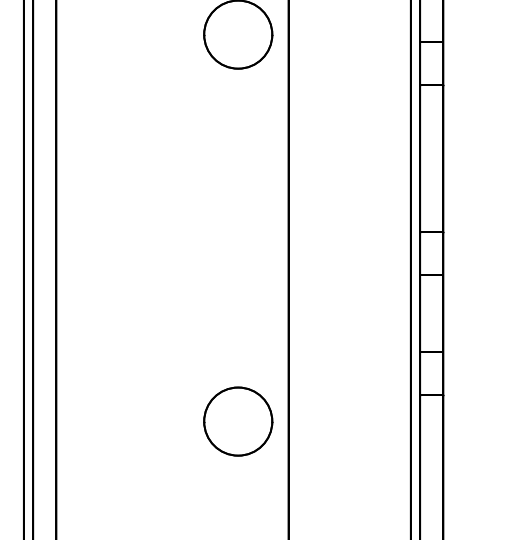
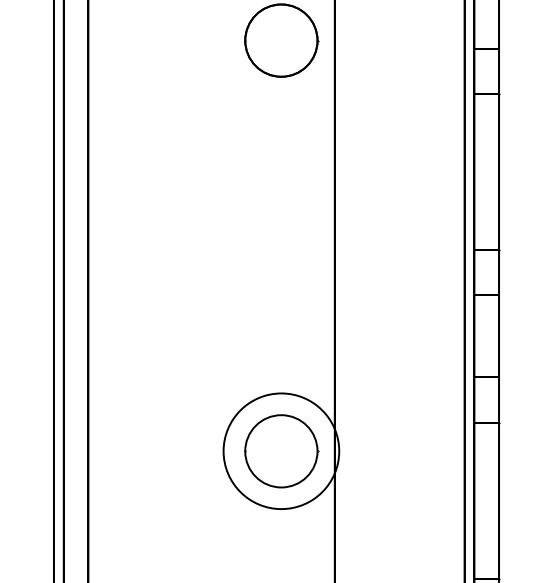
circle: (238, 421) -> (281, 451), size x1.6

